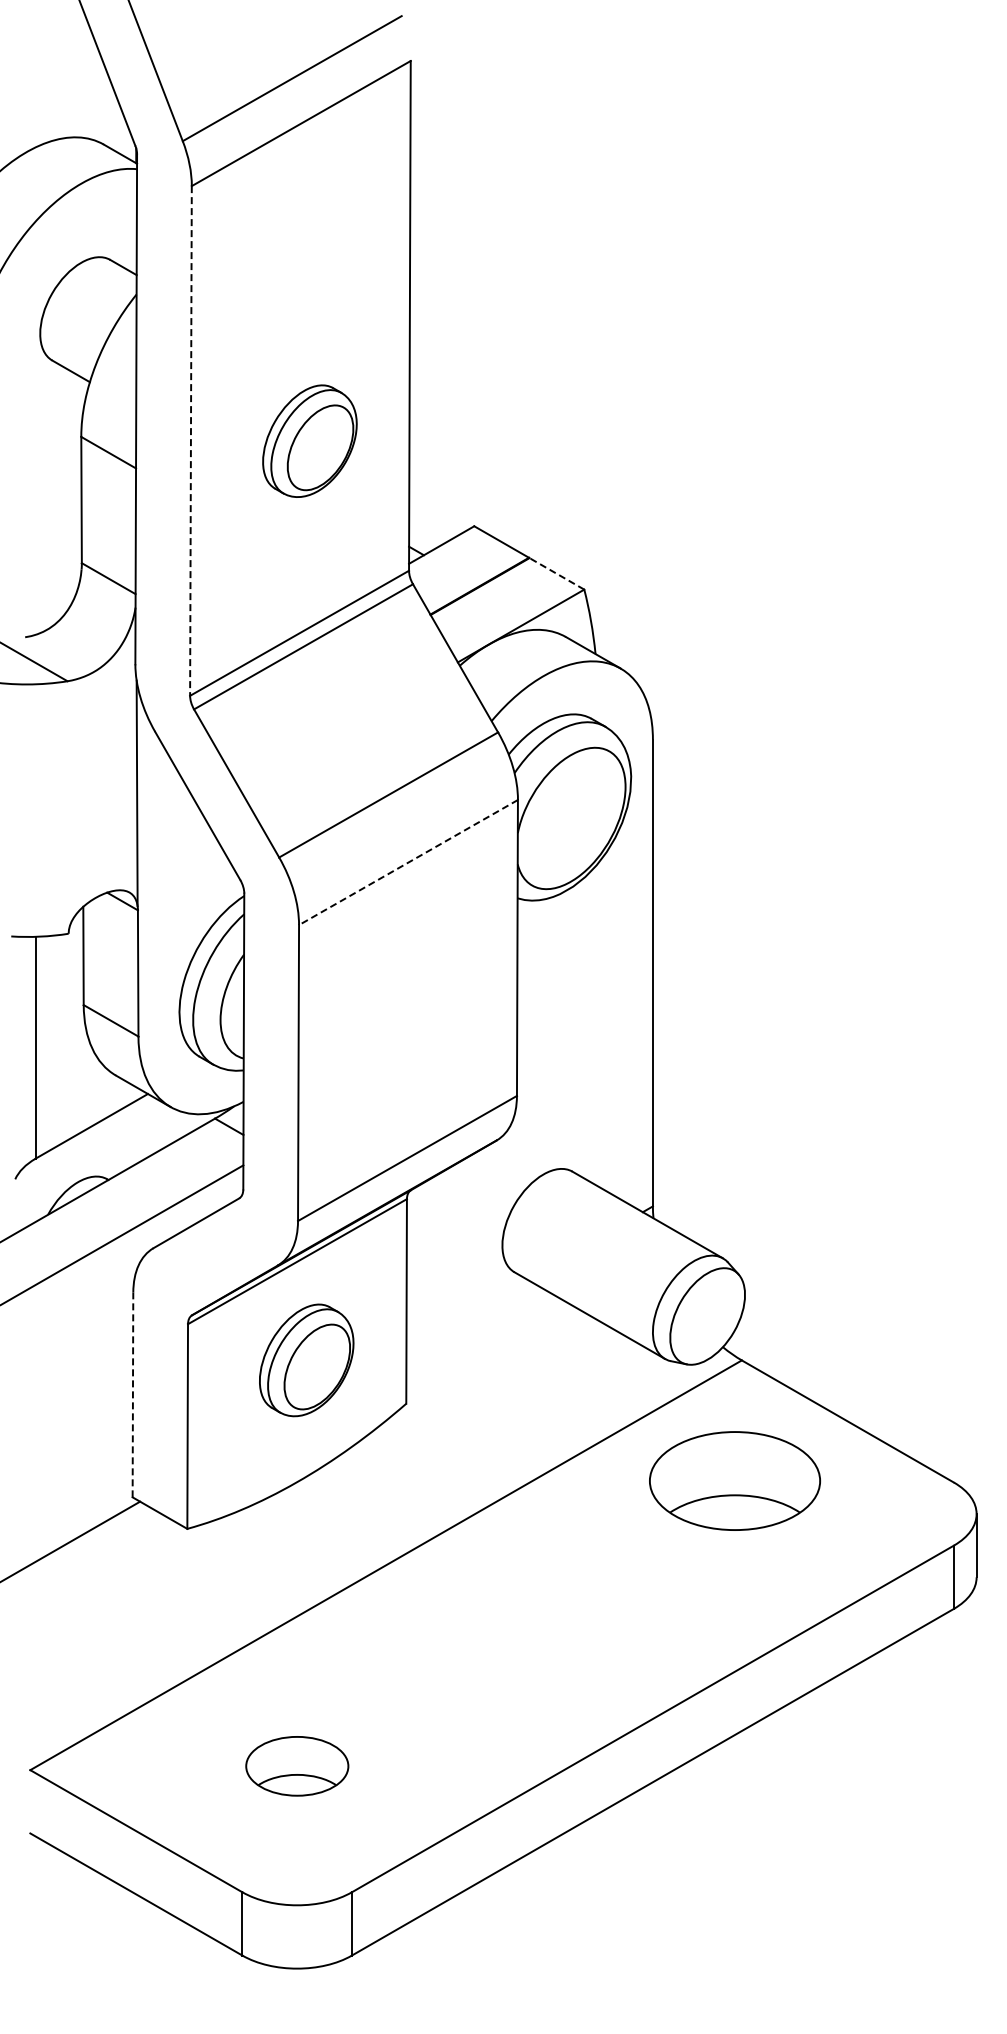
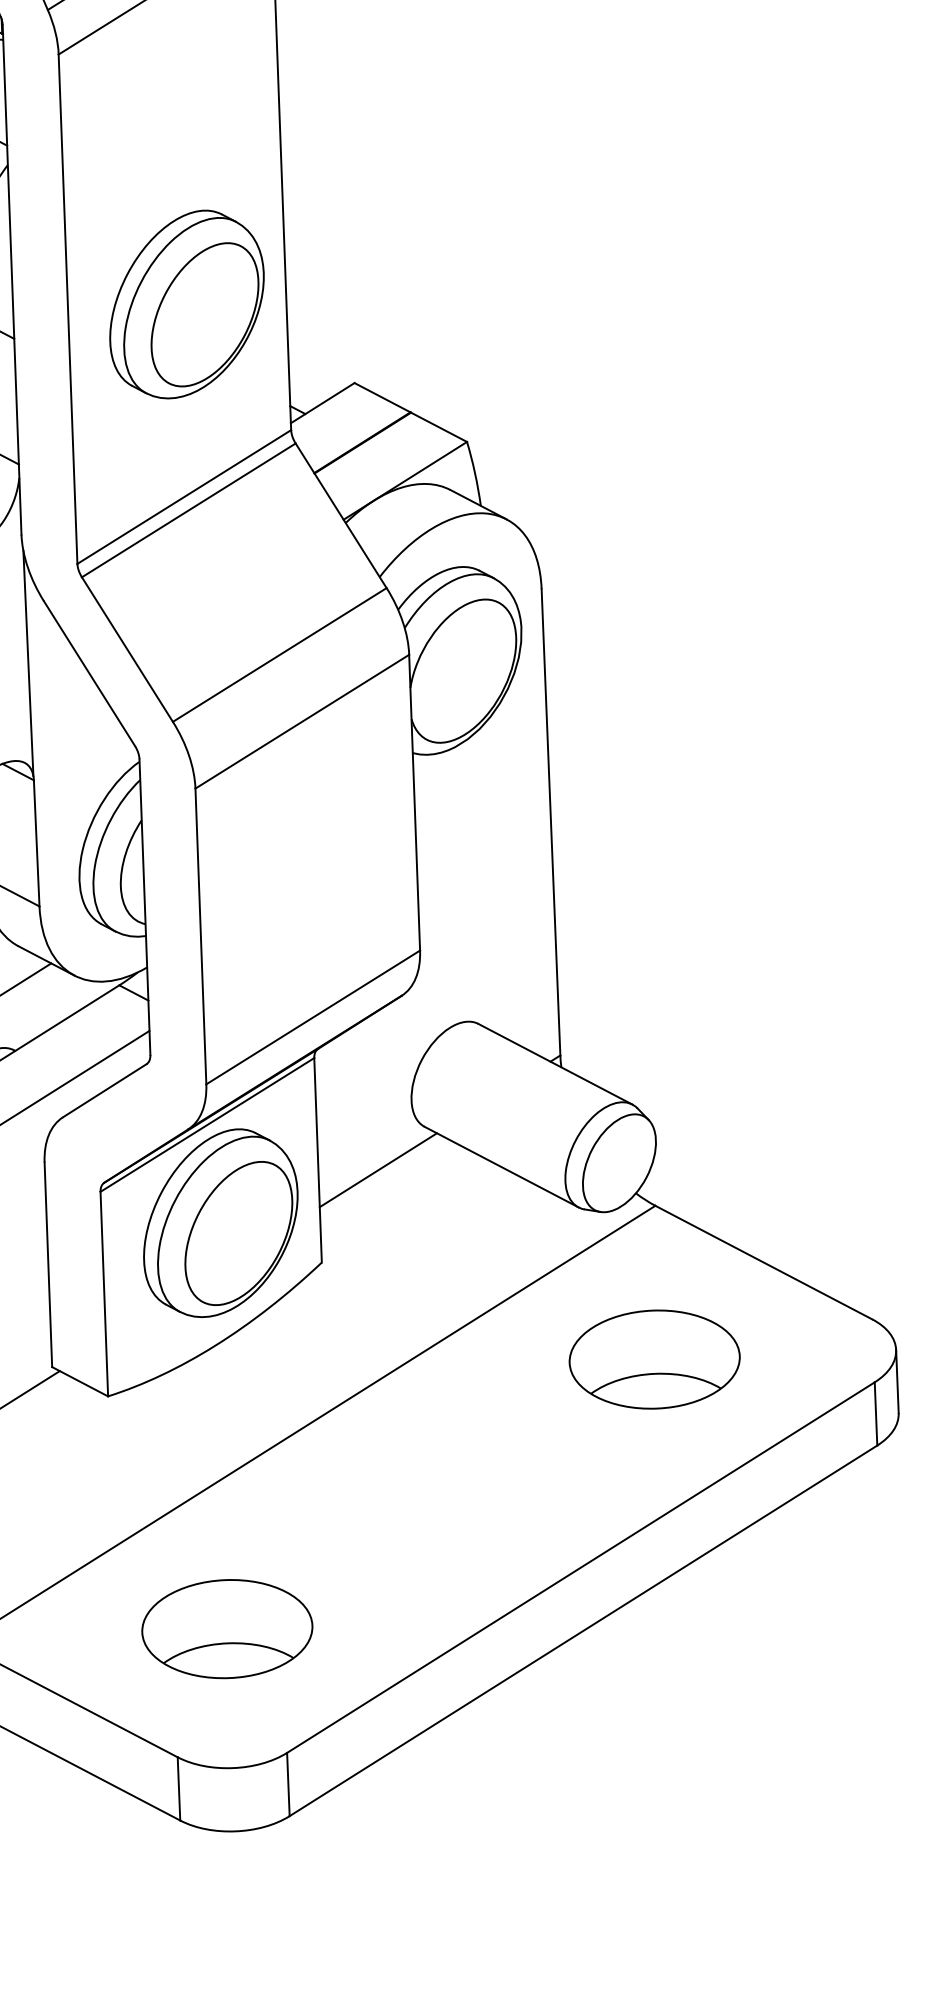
line: (190, 440) -> (67, 308), dashed -> solid
part: (309, 441) -> (186, 304), size x1.67
line: (556, 573) -> (438, 426), dashed -> solid
line: (408, 862) -> (302, 721), dashed -> solid
line: (466, 1313) -> (378, 1169), added
part: (306, 1360) -> (220, 1223), size x1.67
line: (132, 1394) -> (47, 1264), dashed -> solid
part: (734, 1480) -> (654, 1359), moved
part: (297, 1766) -> (227, 1629), size x1.67

